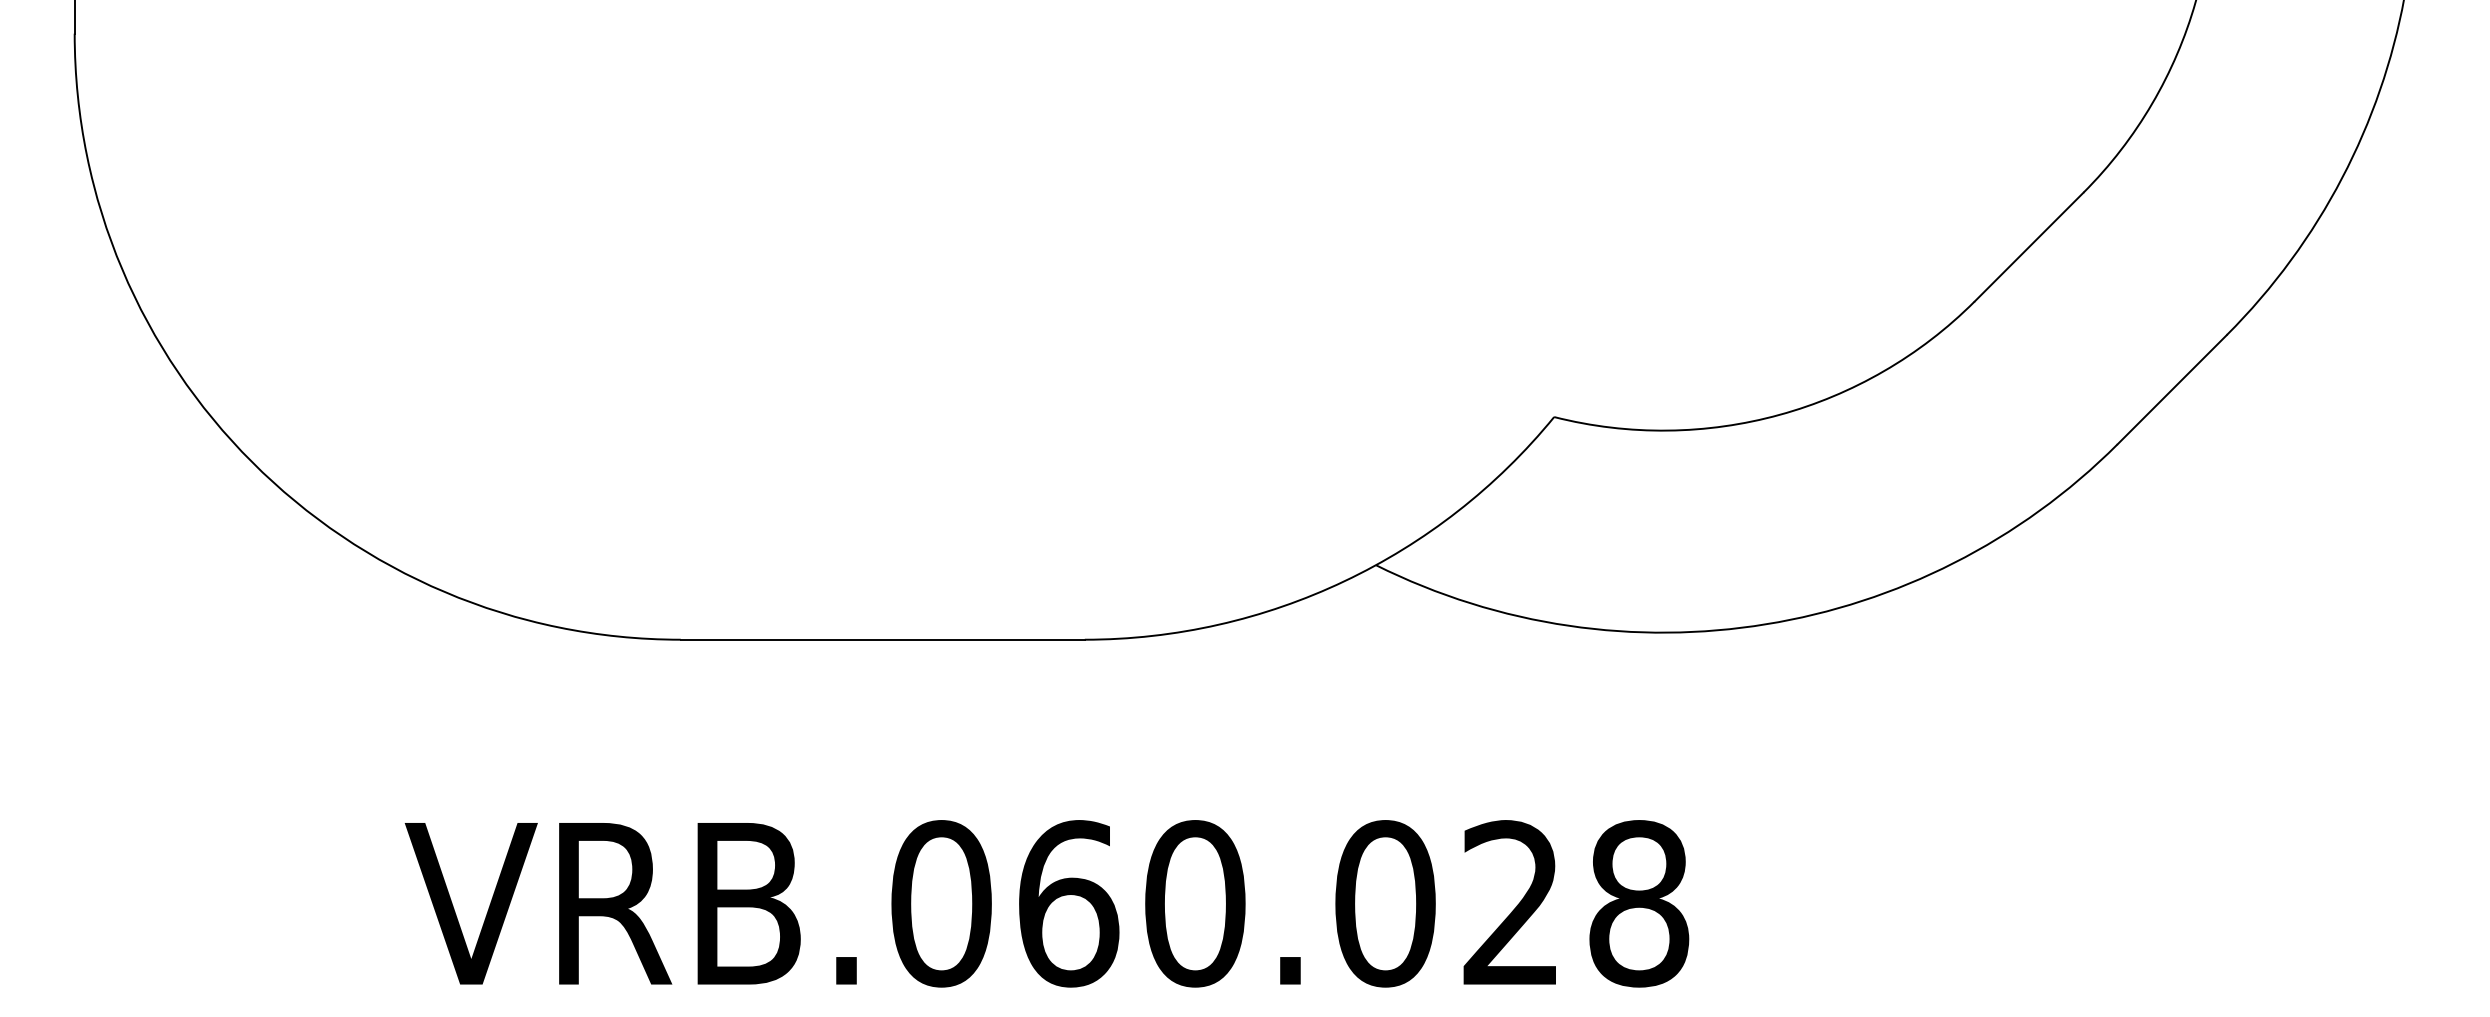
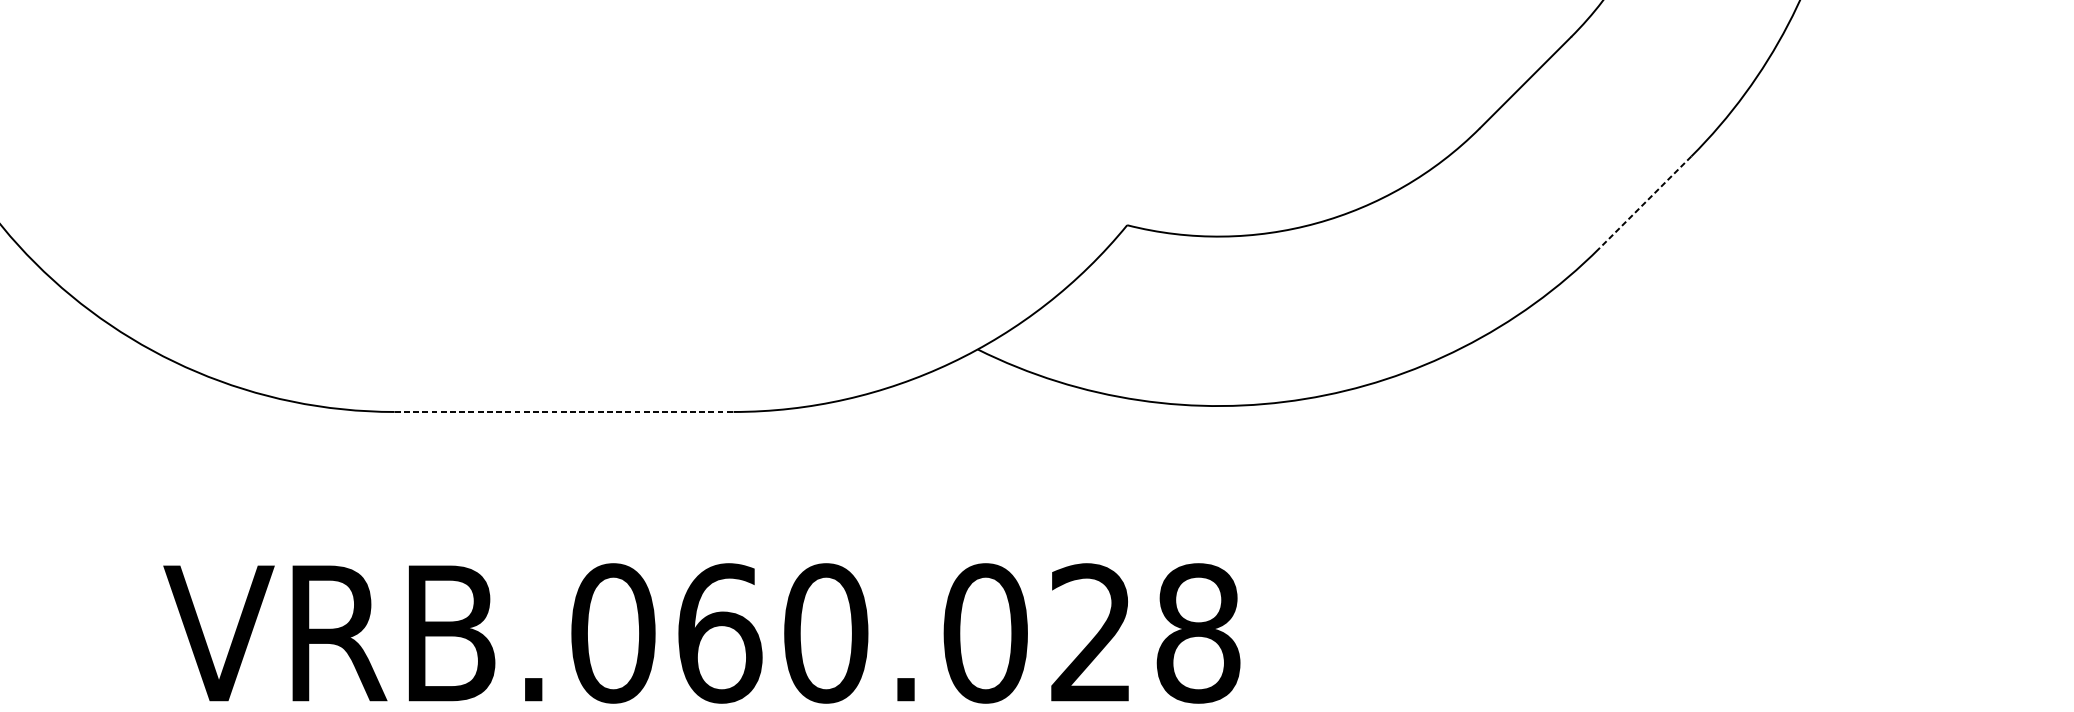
line: (2171, 390) -> (1644, 202), solid -> dashed
line: (883, 639) -> (564, 411), solid -> dashed

